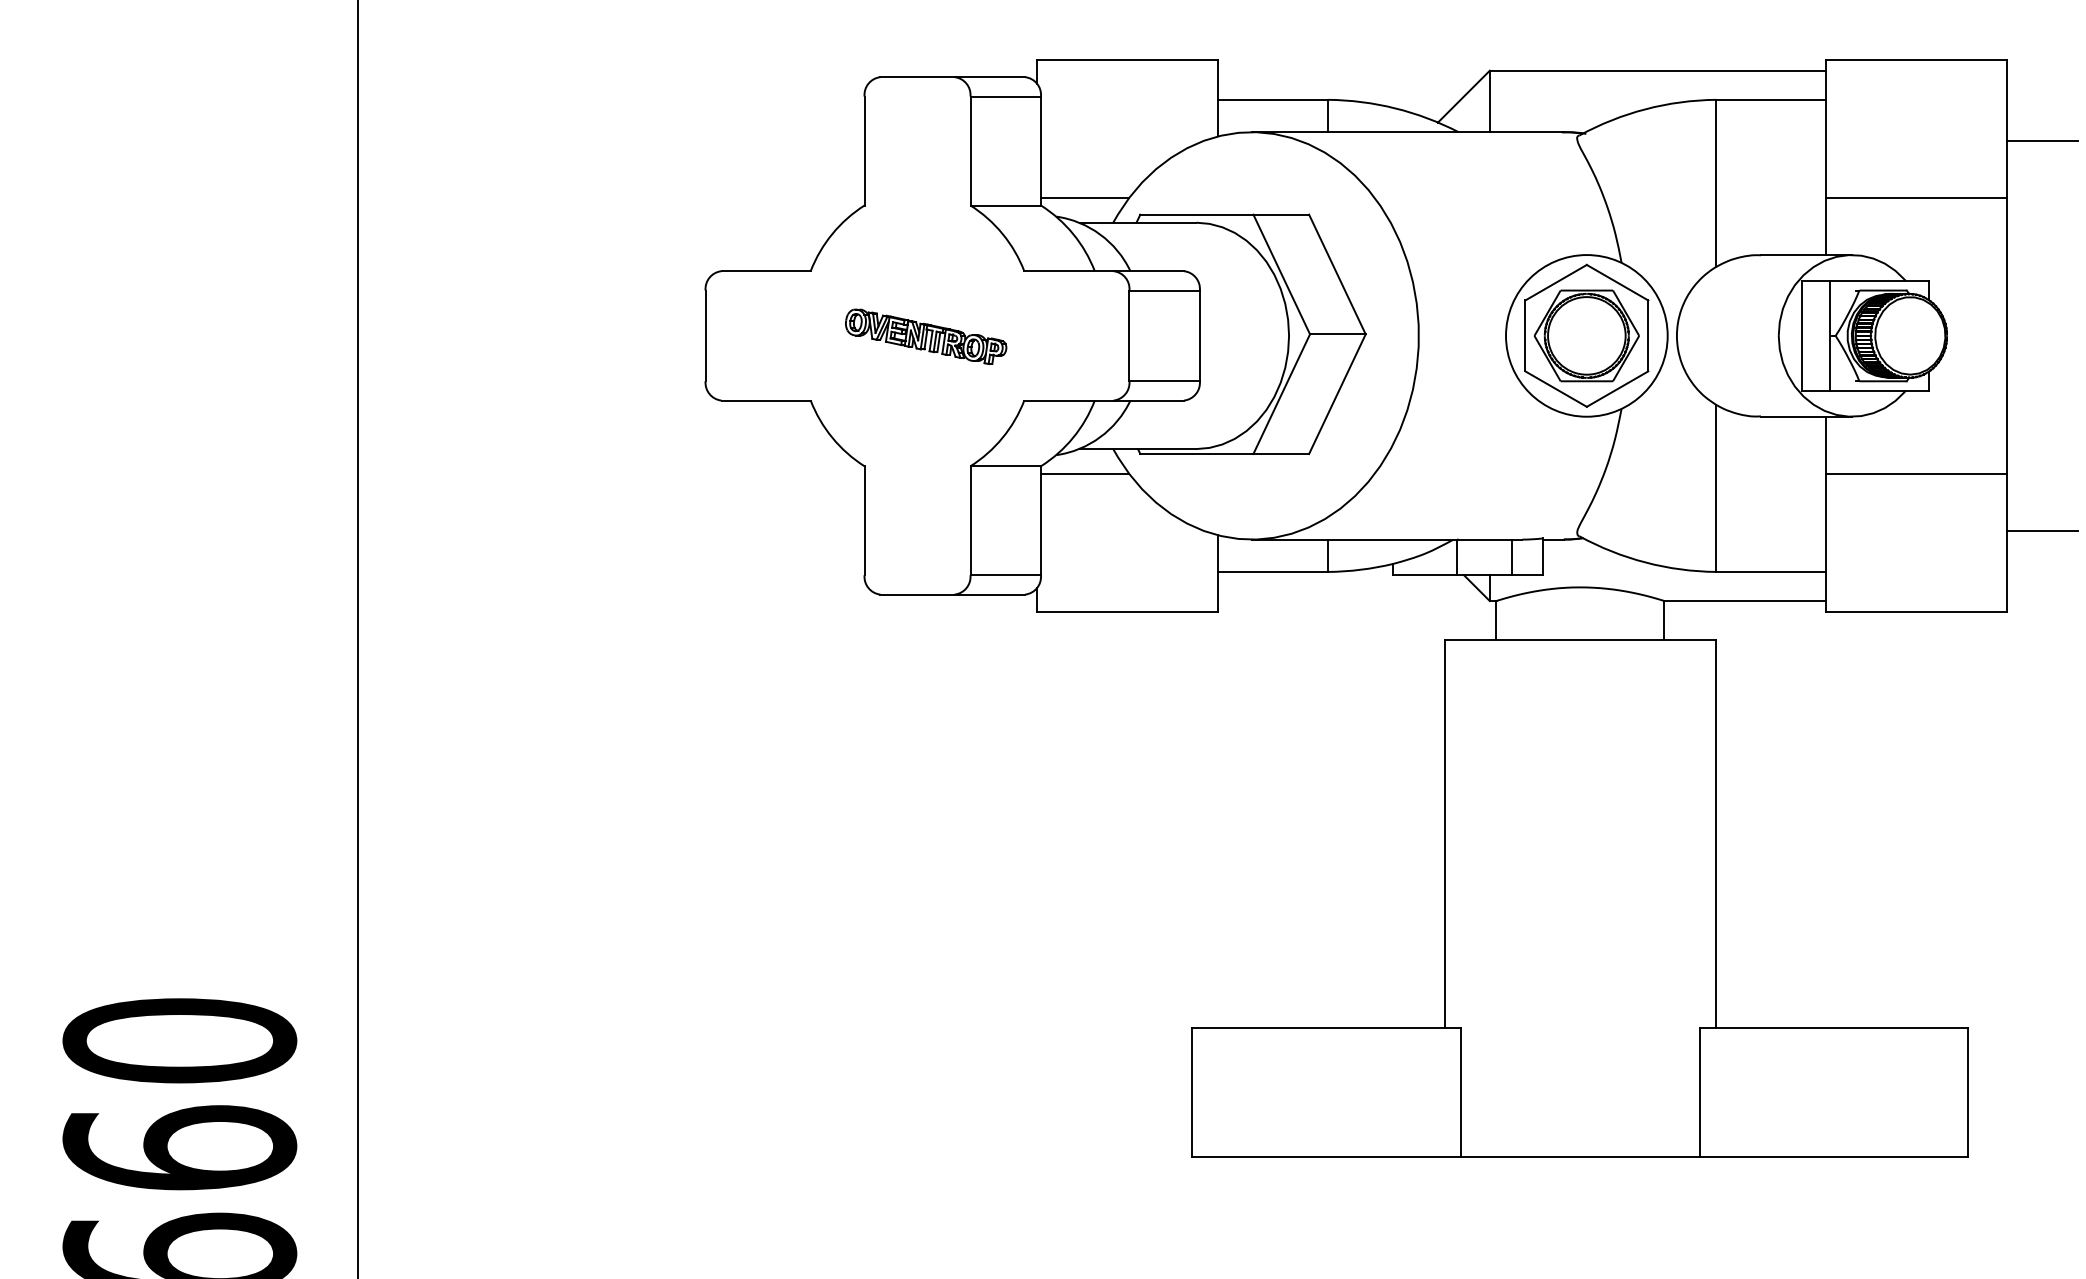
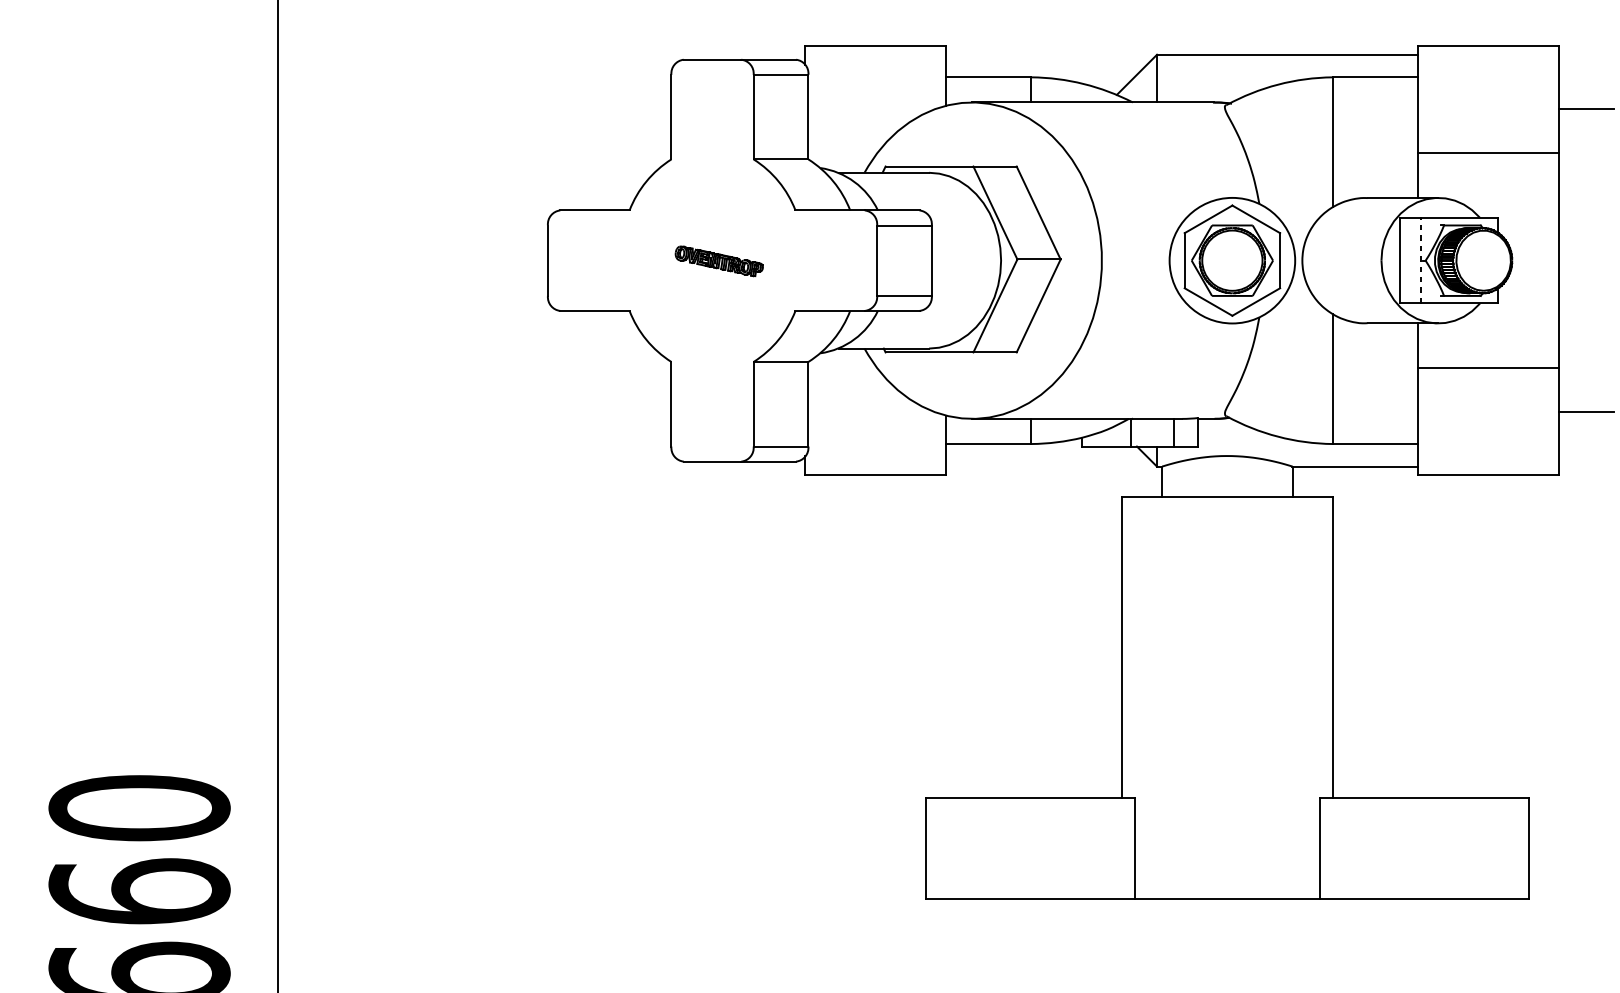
line: (1084, 197) -> (842, 153), removed
line: (1829, 335) -> (1420, 260), solid -> dashed
part: (926, 336) -> (719, 261), size x0.7
line: (1084, 474) -> (842, 368), removed

